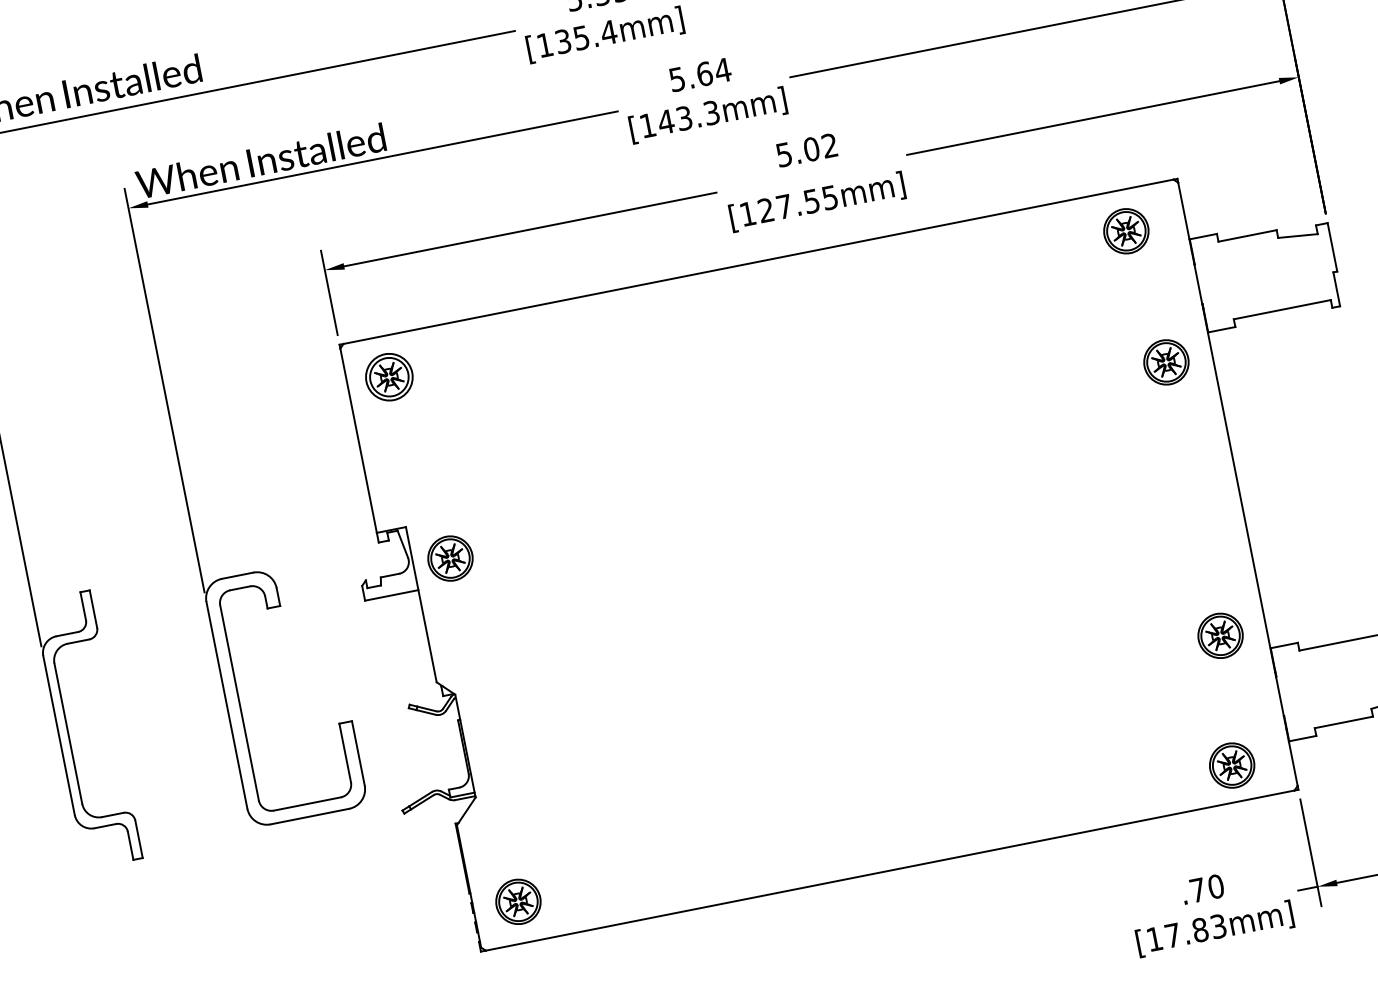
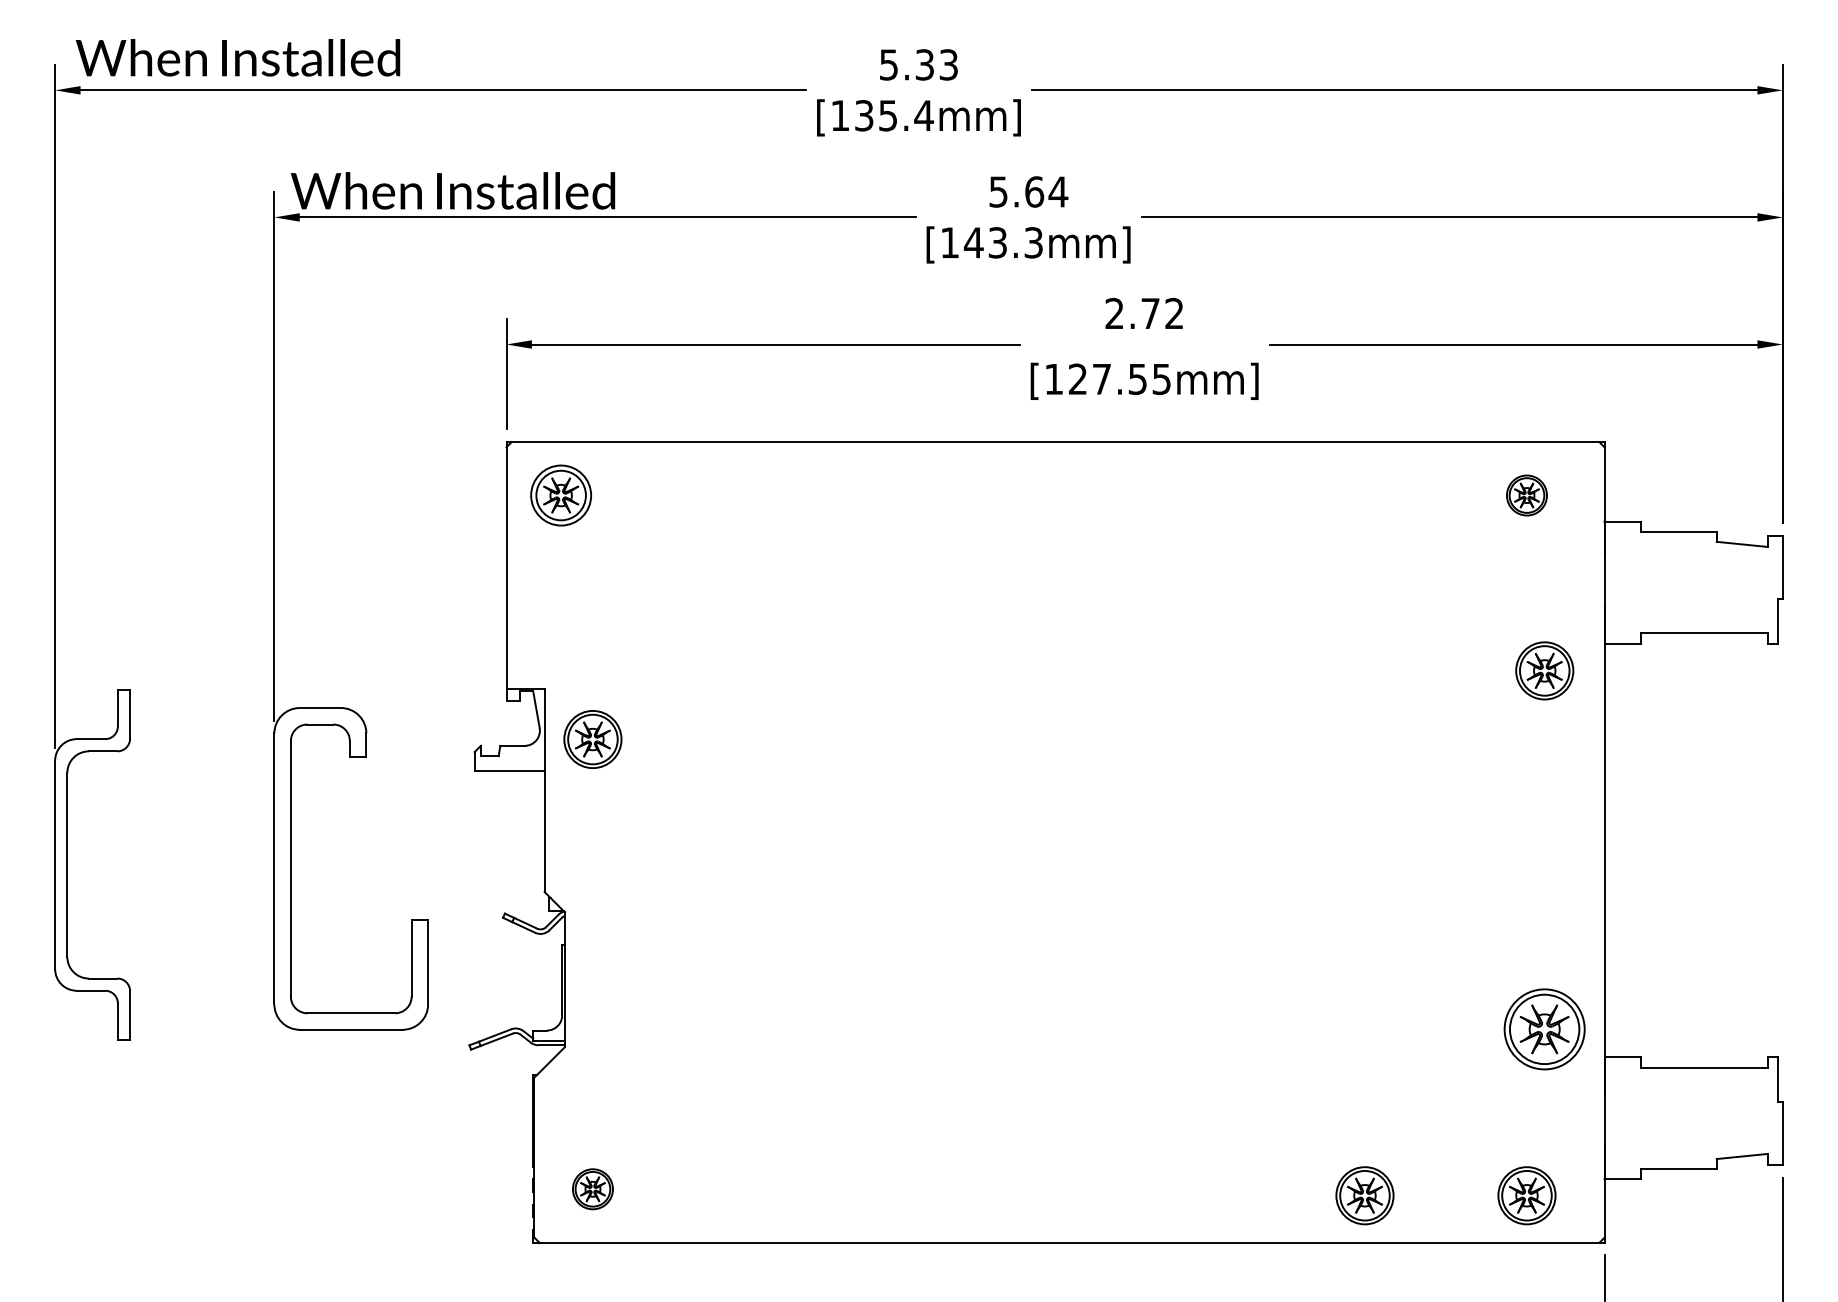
text: (797, 151) -> (1132, 313), 5.02 -> 2.72
part: (1125, 231) -> (1526, 495), size x0.7
part: (1220, 635) -> (1544, 1028), size x1.4
part: (1108, 789) -> (1364, 1195), added
part: (517, 901) -> (592, 1188), size x0.7

